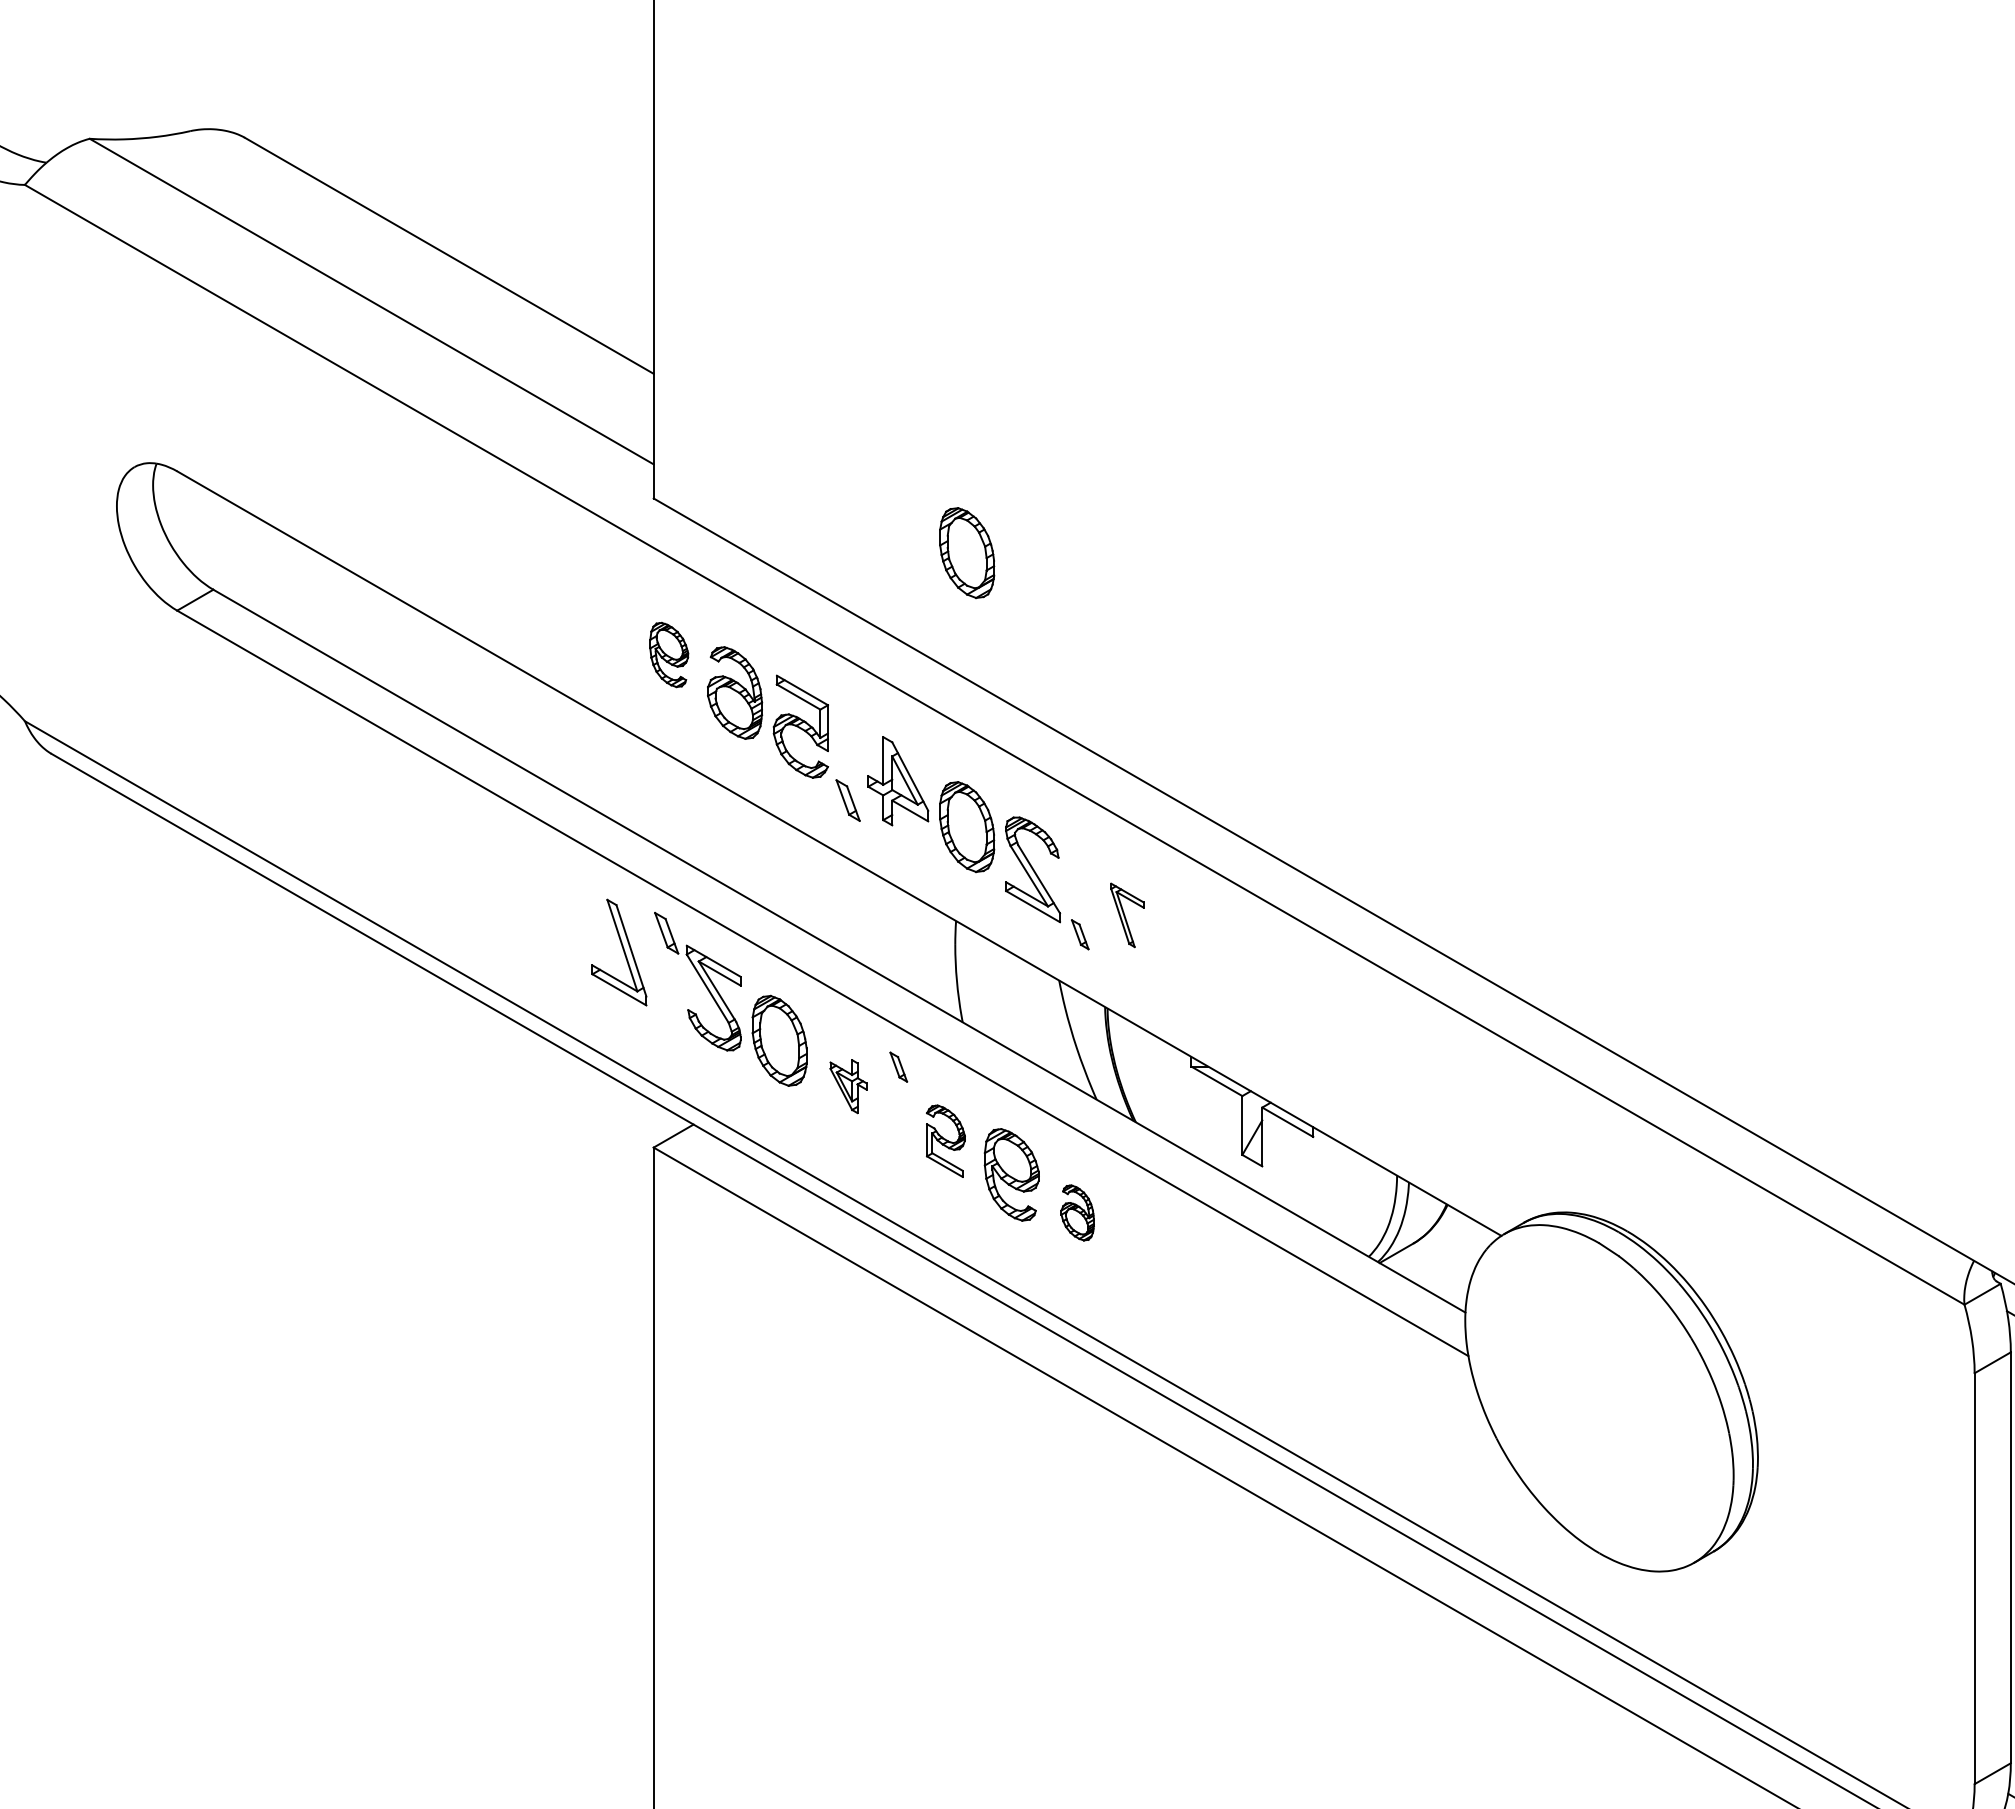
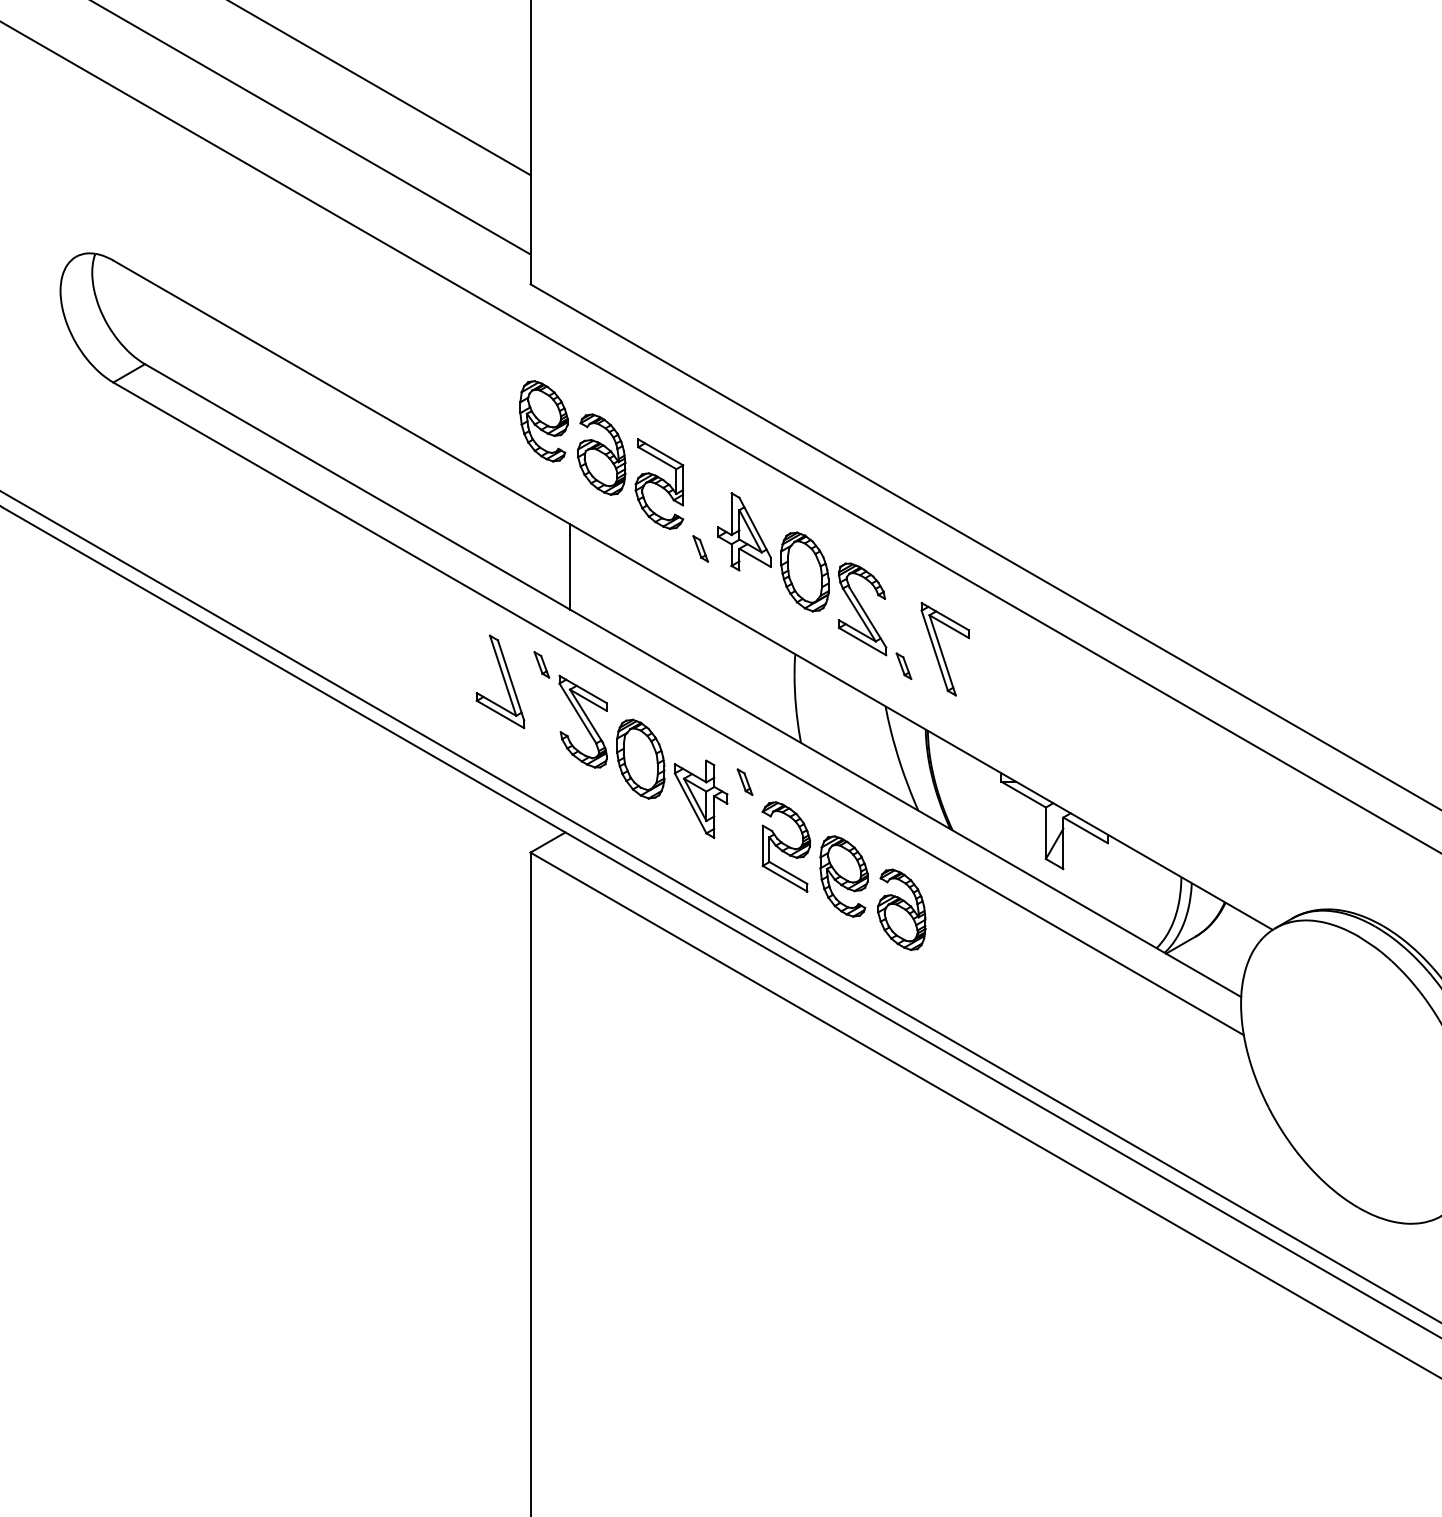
part: (967, 553) -> (805, 332), removed
part: (669, 654) -> (544, 420), size x1.43
part: (847, 800) -> (700, 548), size x0.71
line: (698, 821) -> (569, 567), added
part: (1127, 915) -> (945, 649), size x1.67
part: (666, 932) -> (541, 664), size x0.71
part: (848, 1086) -> (701, 799), size x1.67
part: (945, 1141) -> (786, 847), size x1.43
part: (1077, 1212) -> (901, 909), size x1.67

